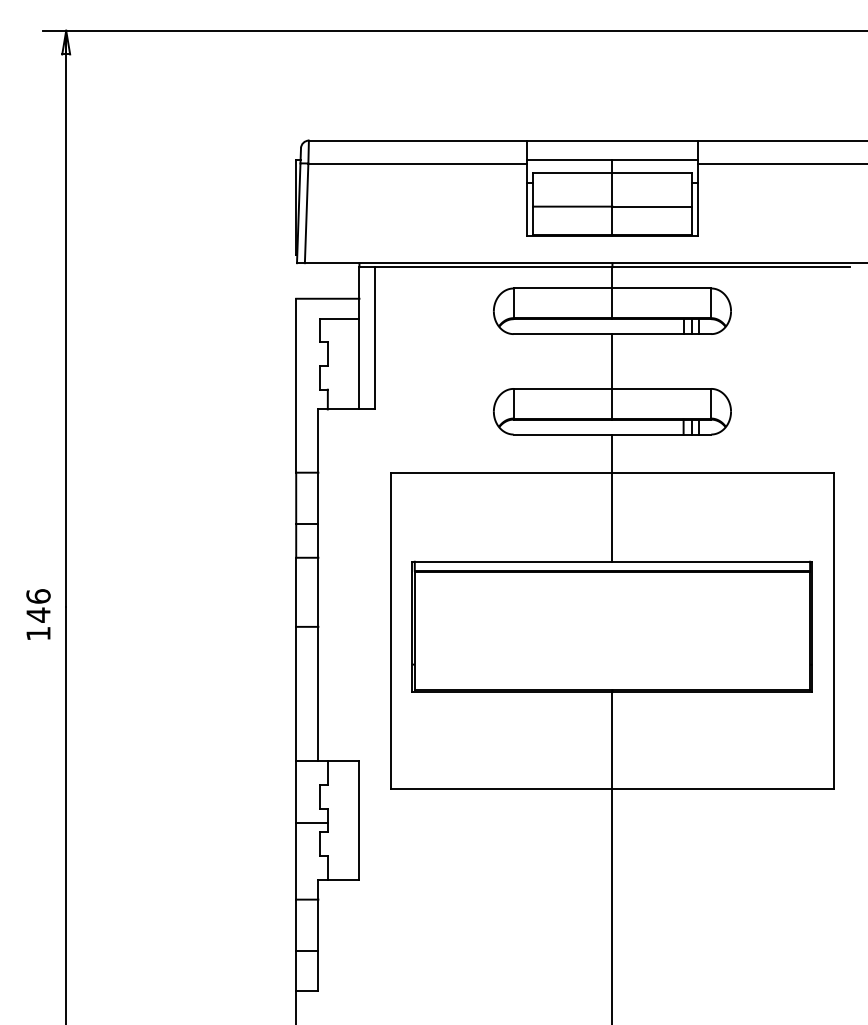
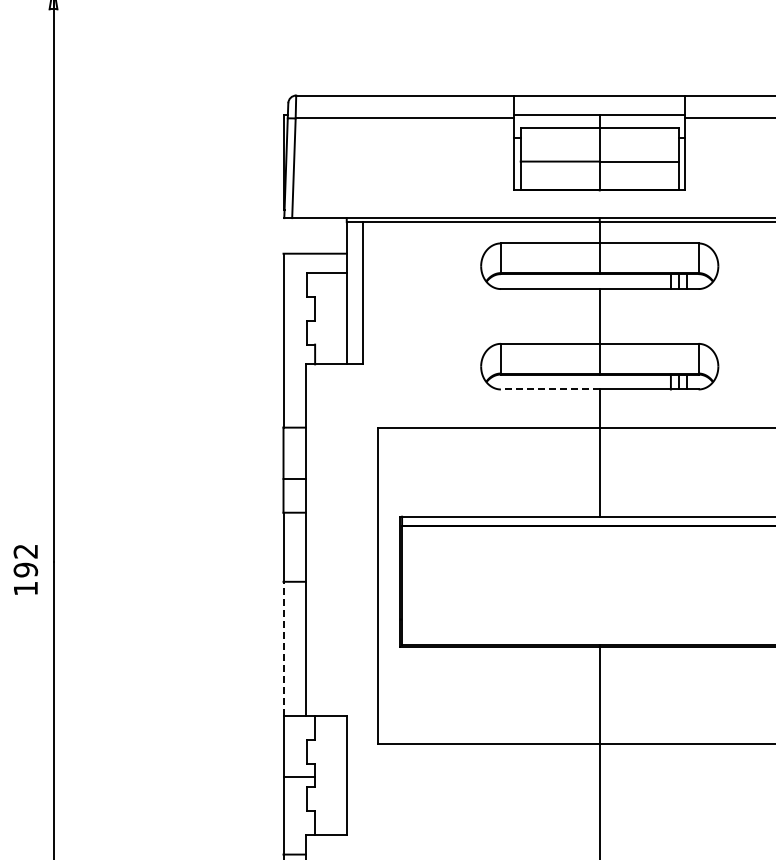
line: (562, 434) -> (549, 389), solid -> dashed
text: (38, 605) -> (25, 560), 146 -> 192
line: (296, 693) -> (283, 648), solid -> dashed

